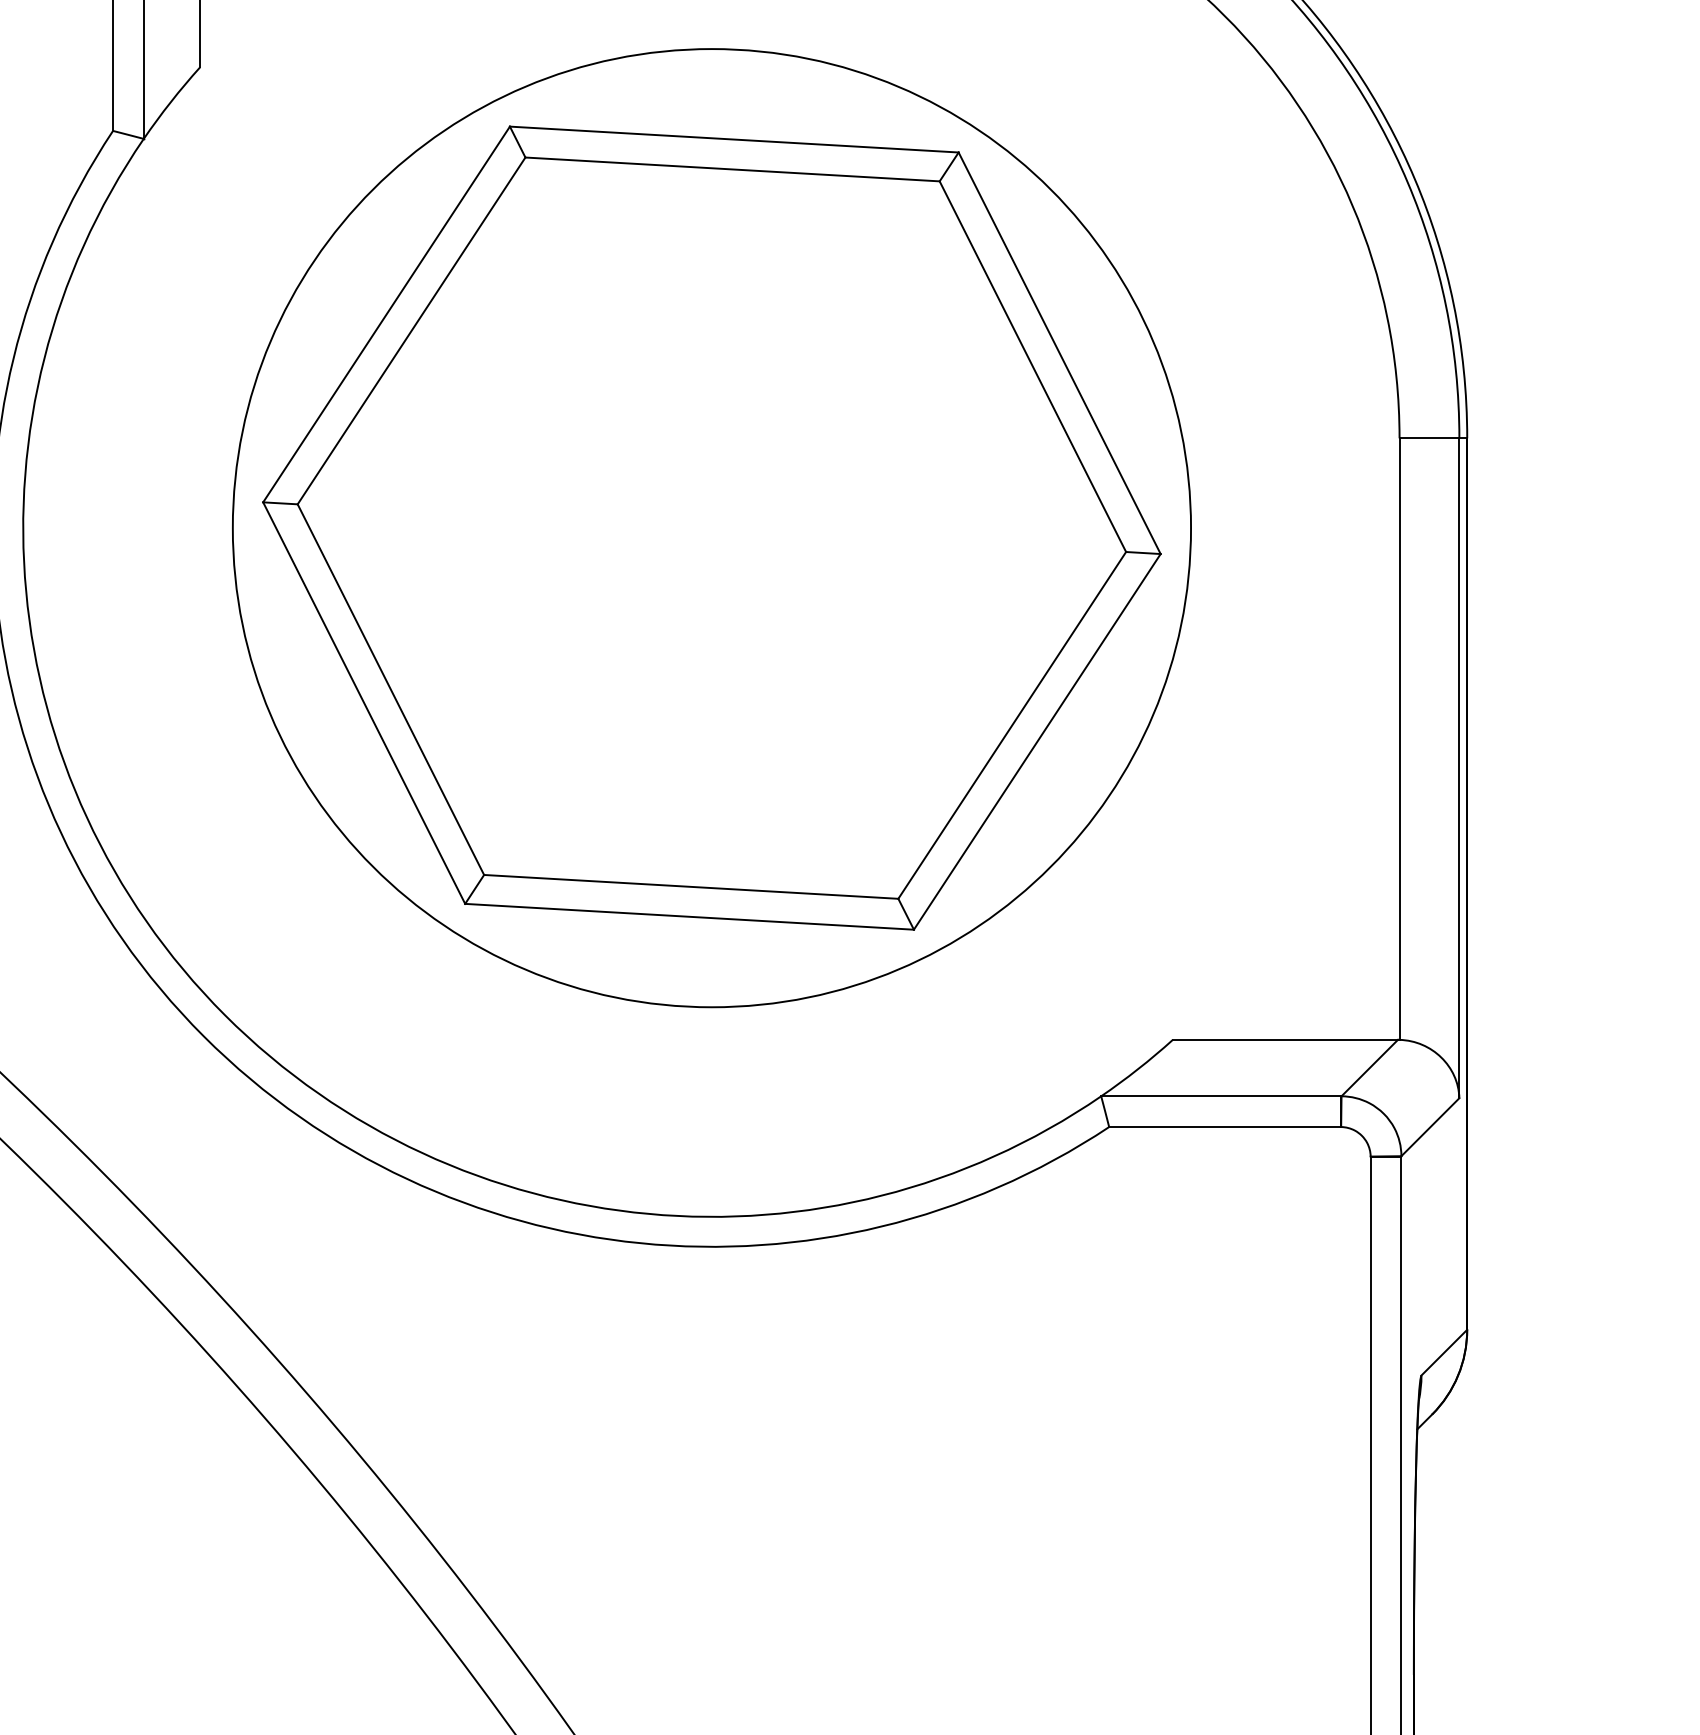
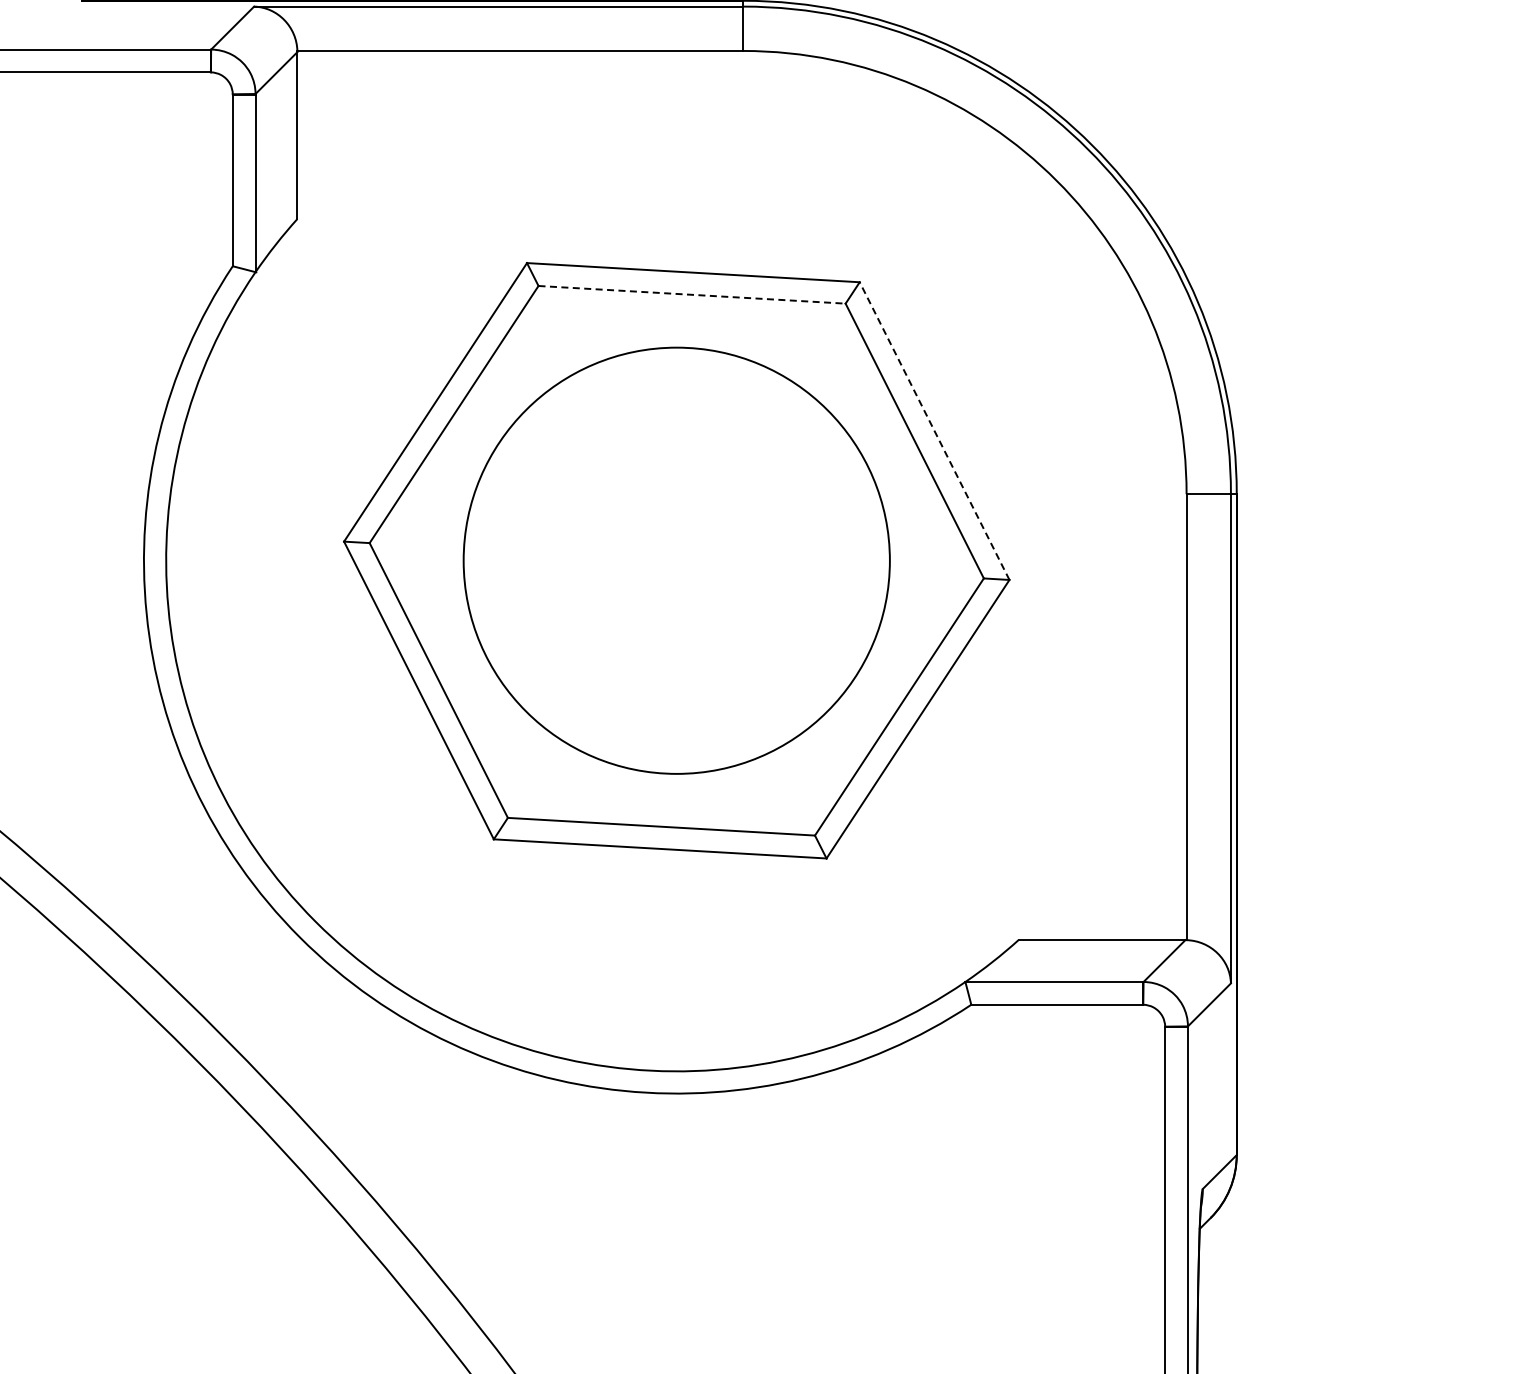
line: (733, 169) -> (692, 294), solid -> dashed
line: (1059, 353) -> (934, 431), solid -> dashed
circle: (711, 527) -> (676, 560), size x0.6

